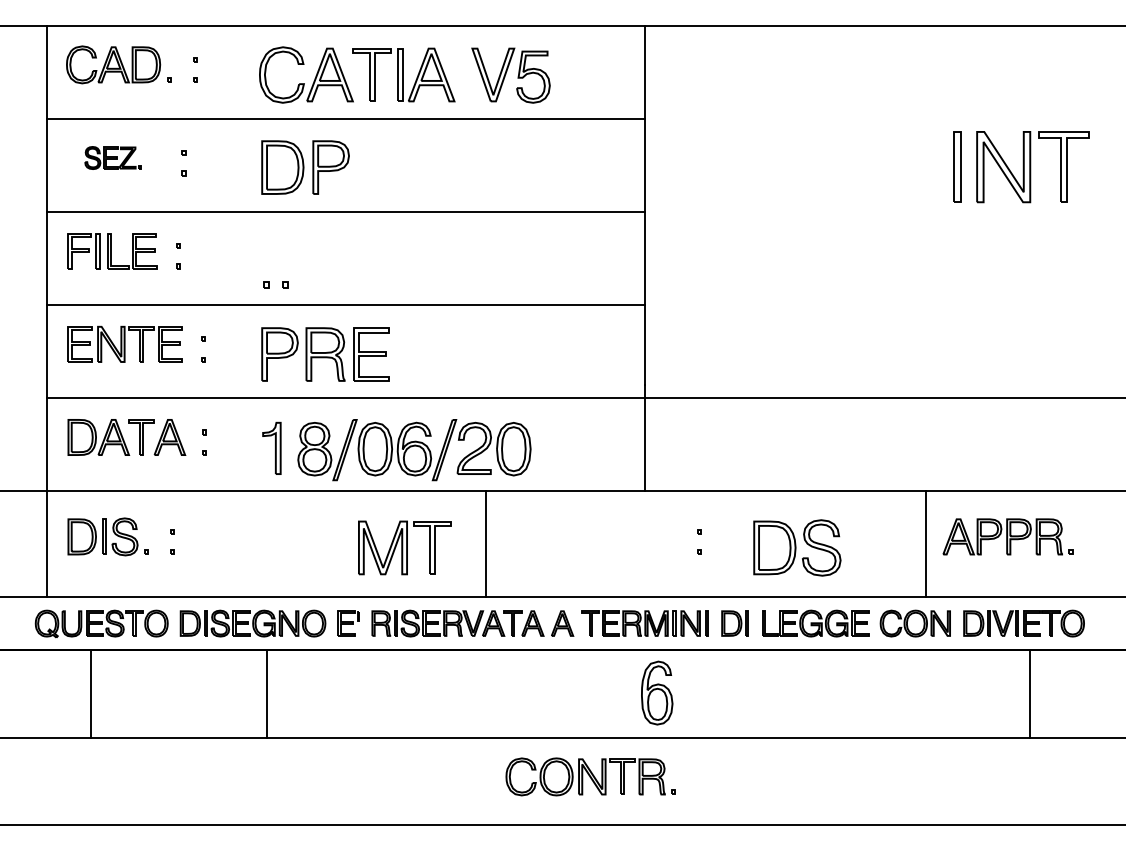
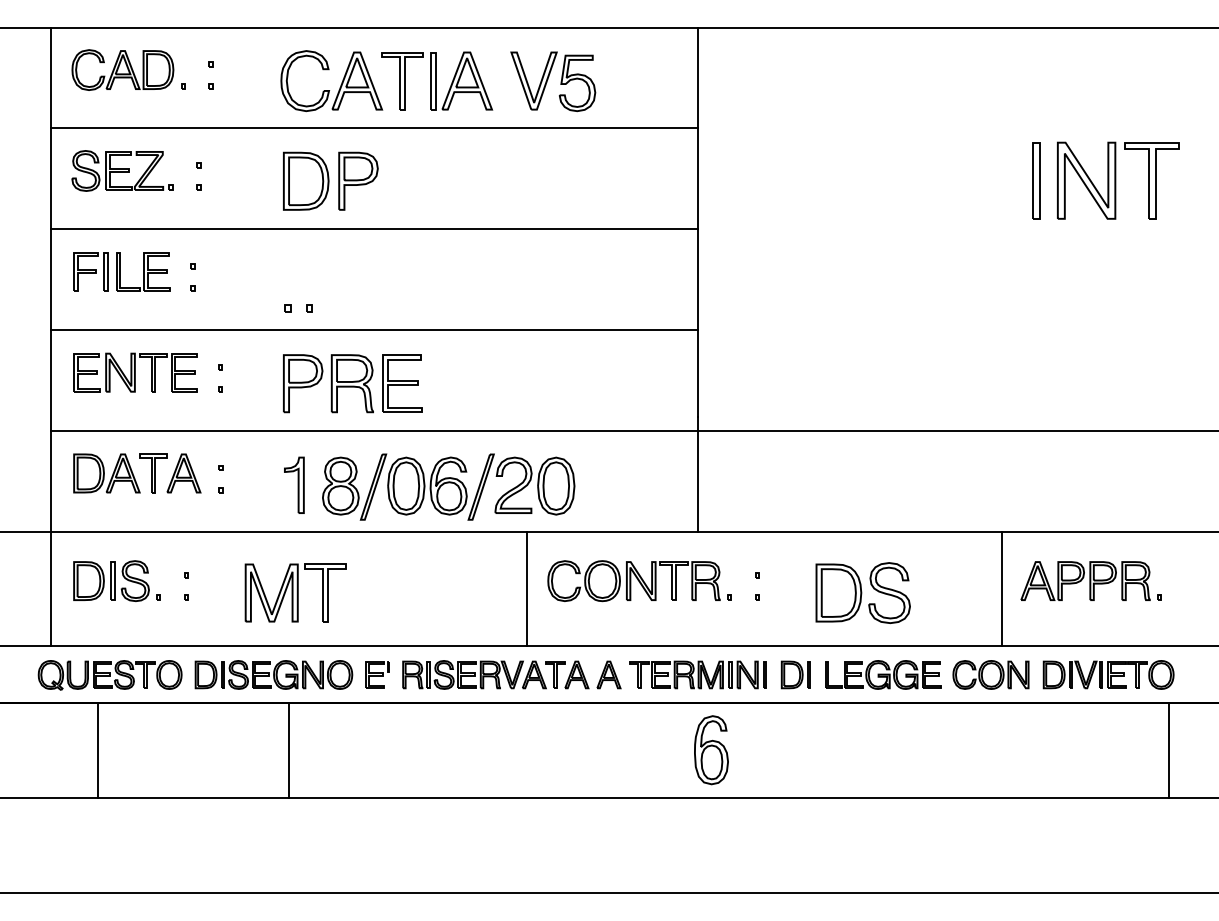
part: (112, 157) -> (121, 170), size x1.67
part: (404, 547) -> (295, 592), moved
line: (1029, 693) -> (1168, 750), moved
part: (590, 776) -> (639, 580), moved

